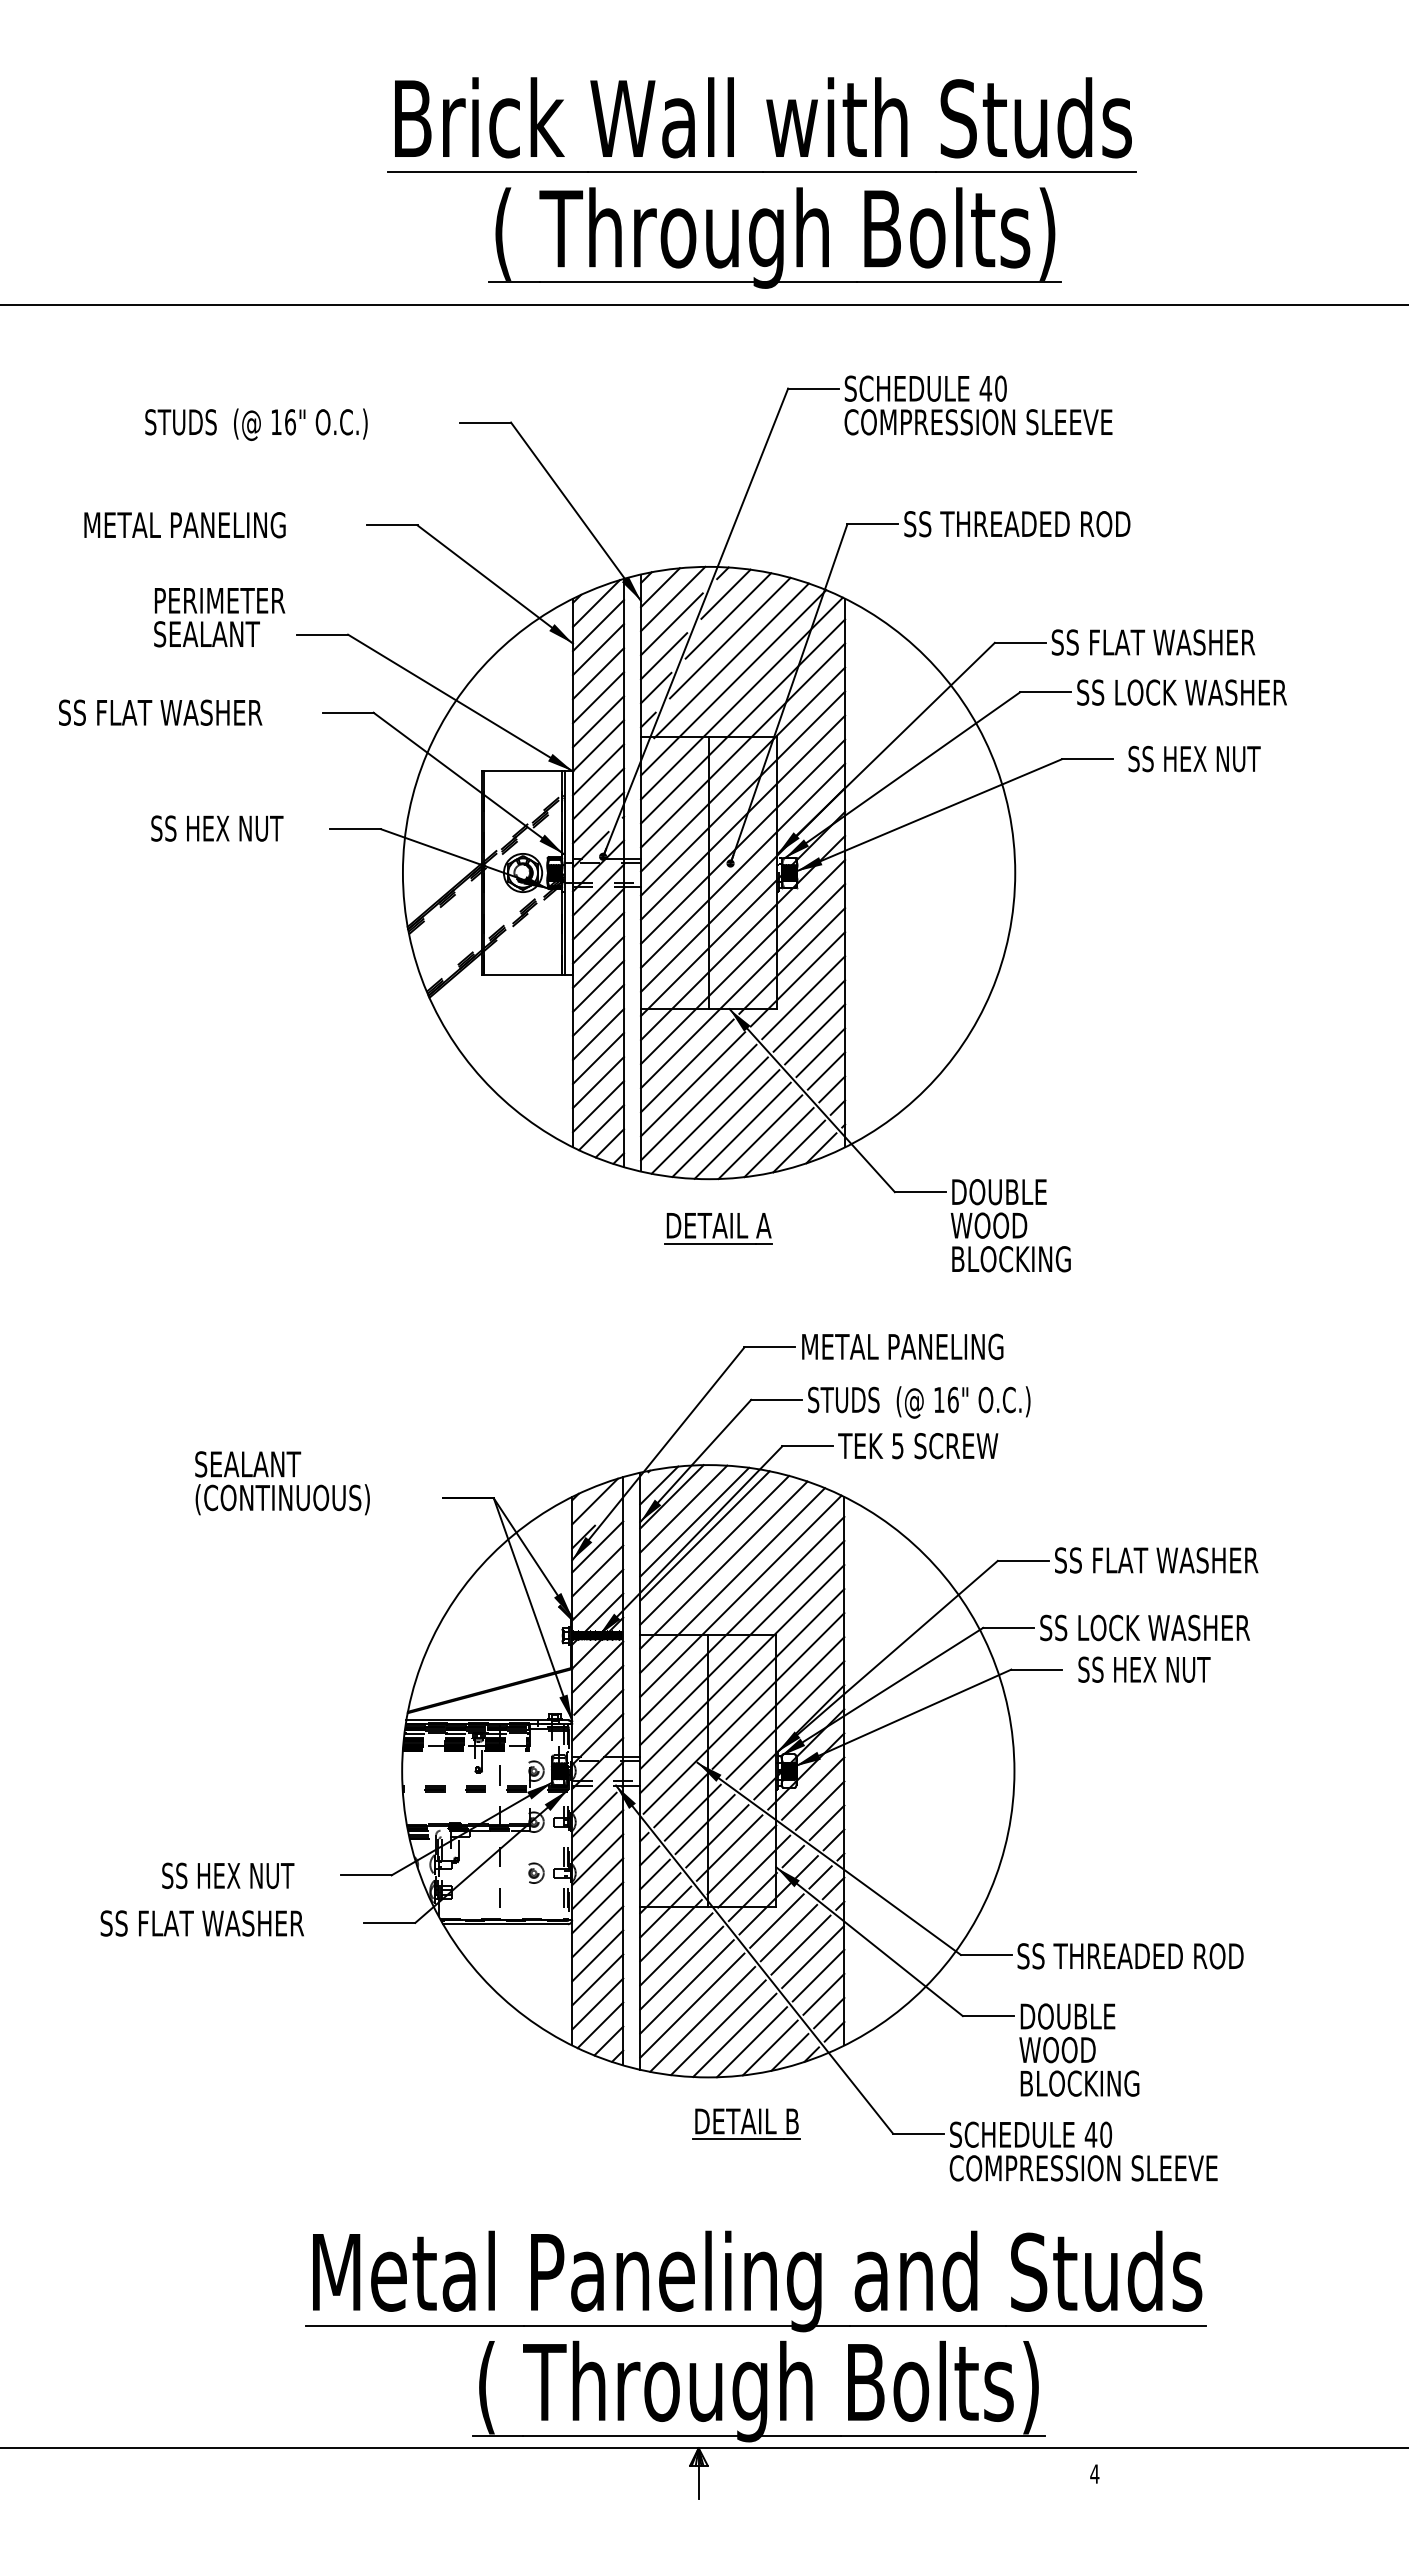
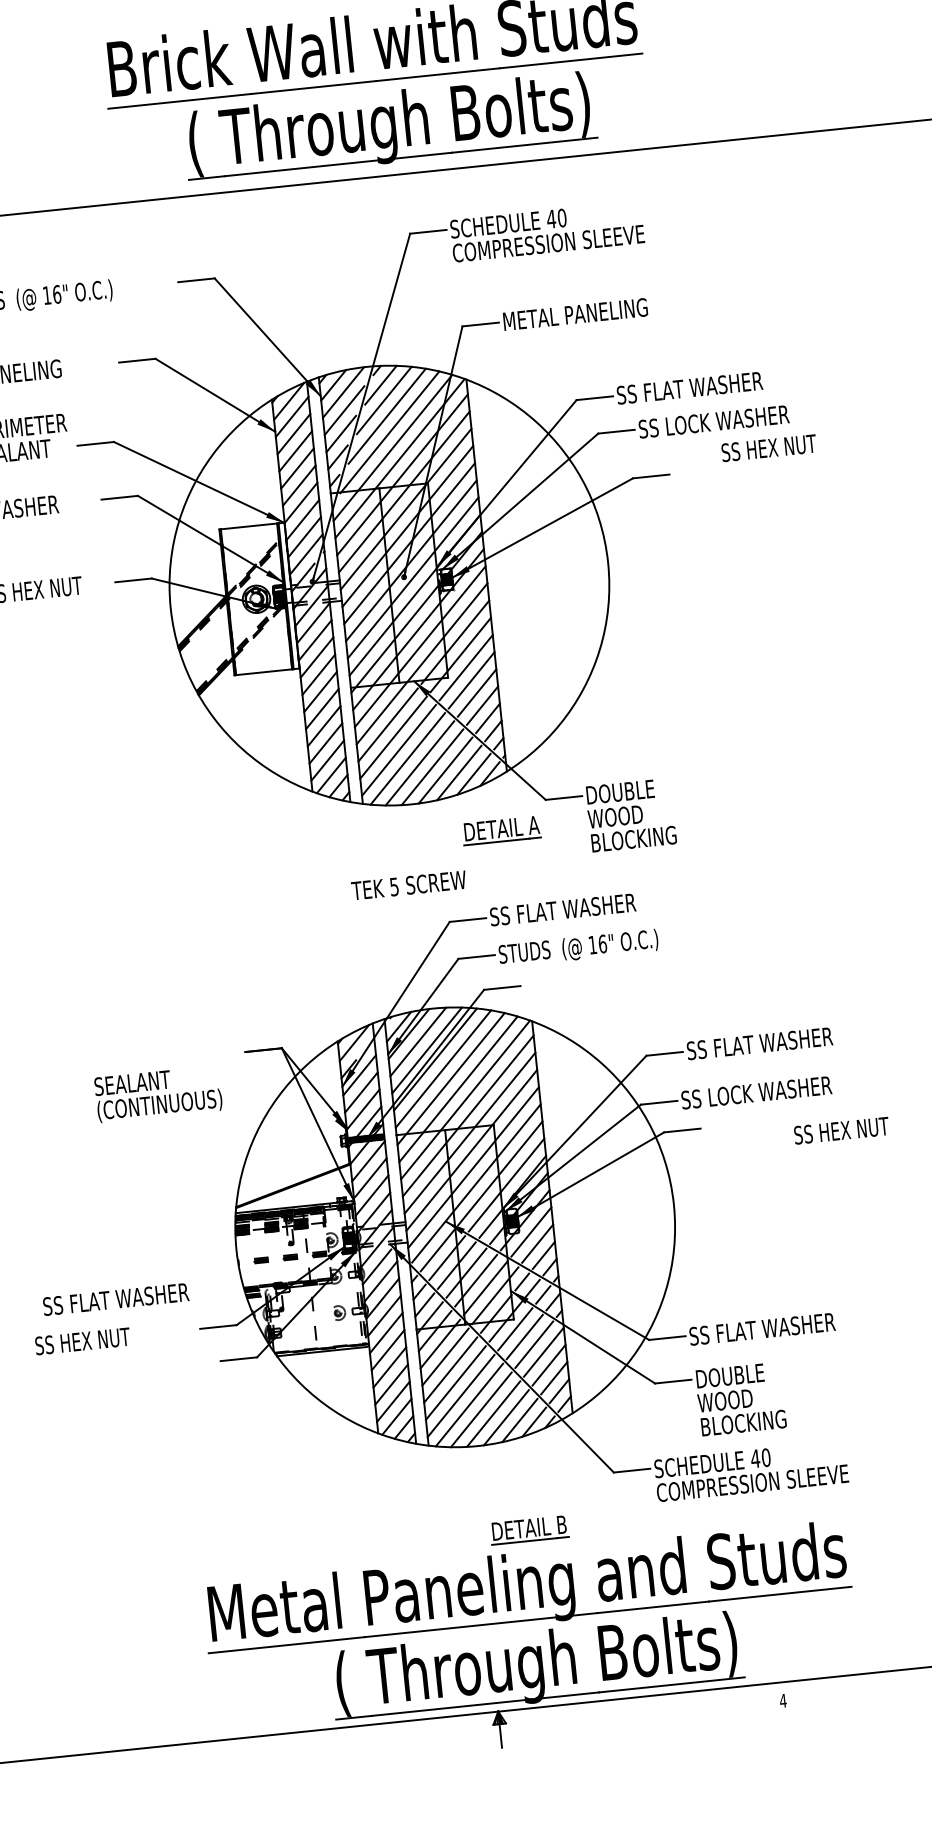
text: (1017, 524) -> (584, 313), SS THREADED ROD -> METAL PANELING
text: (1194, 758) -> (769, 447), moved
part: (718, 1228) -> (501, 830), moved
text: (902, 1346) -> (562, 909), METAL PANELING -> SS FLAT WASHER
text: (918, 1446) -> (409, 885), moved
text: (282, 1483) -> (158, 1094), moved
text: (1144, 1669) -> (841, 1130), moved
text: (228, 1875) -> (82, 1341), moved
text: (201, 1923) -> (115, 1299), moved
text: (1148, 1956) -> (783, 1327), SS THREADED ROD -> SS FLAT WASHER
part: (746, 2123) -> (529, 1529), moved

